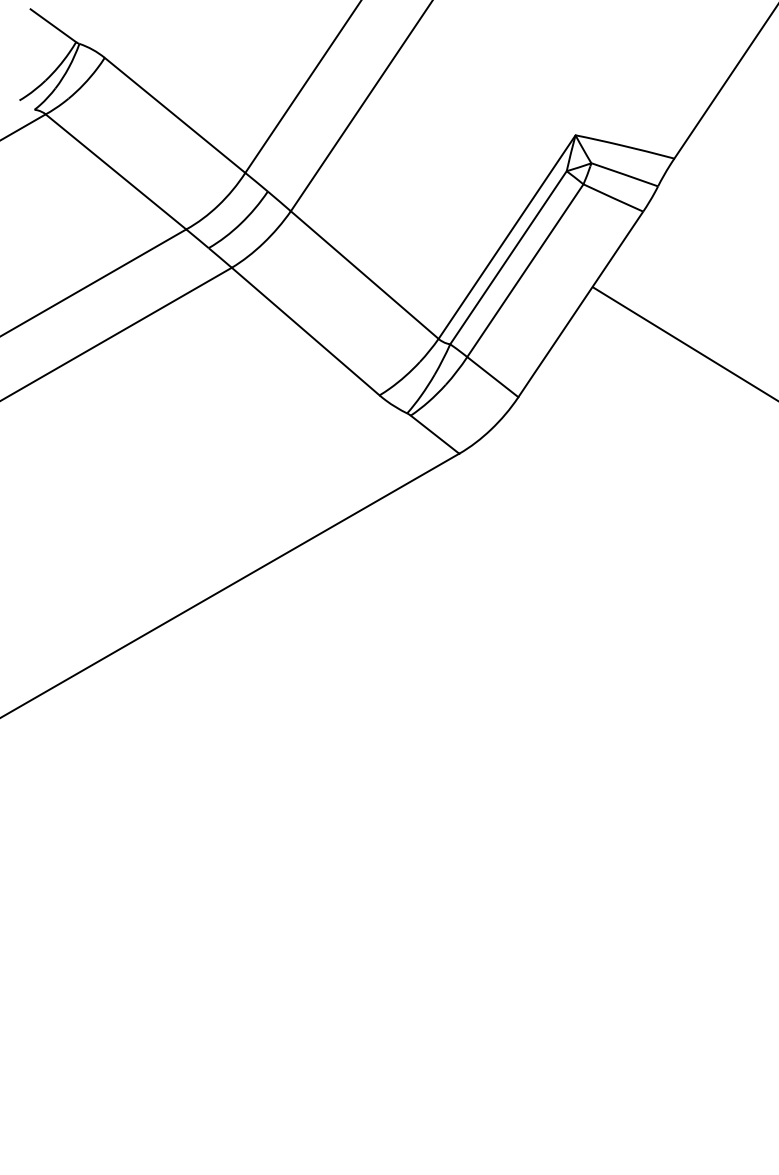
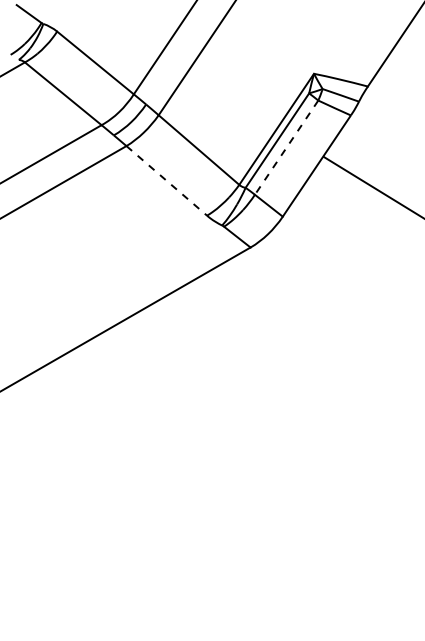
line: (525, 270) -> (286, 147), solid -> dashed
line: (307, 332) -> (167, 181), solid -> dashed

